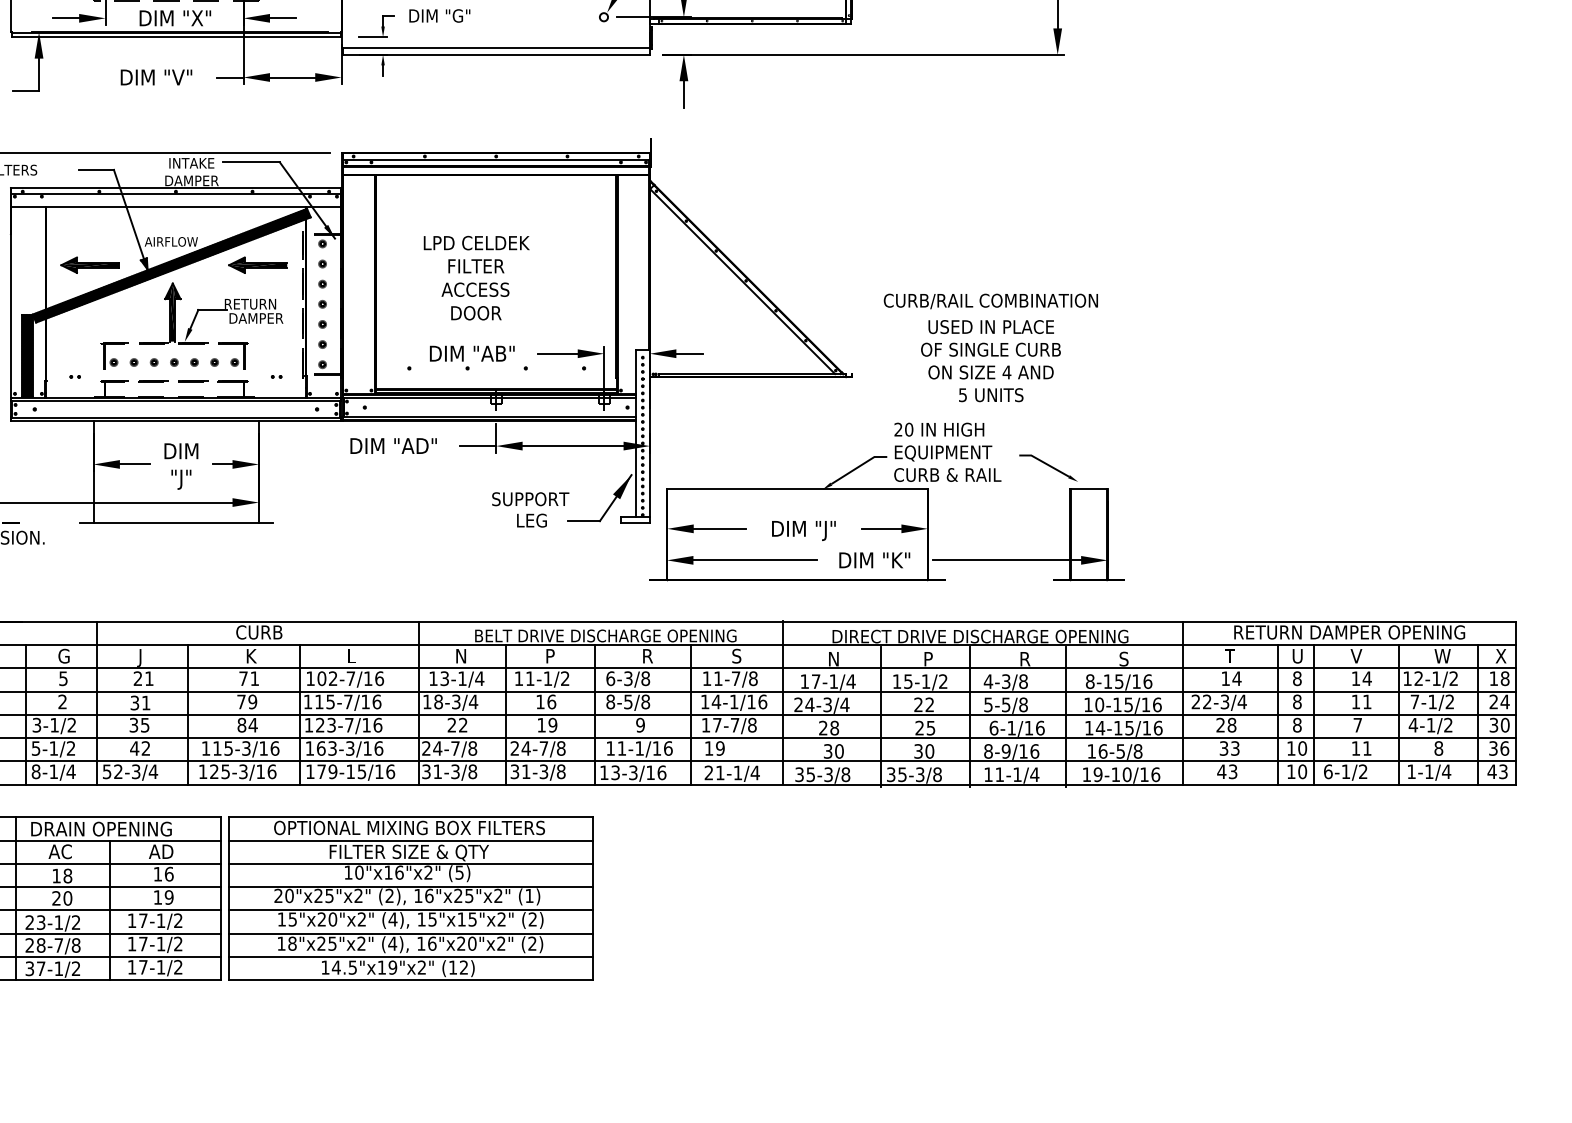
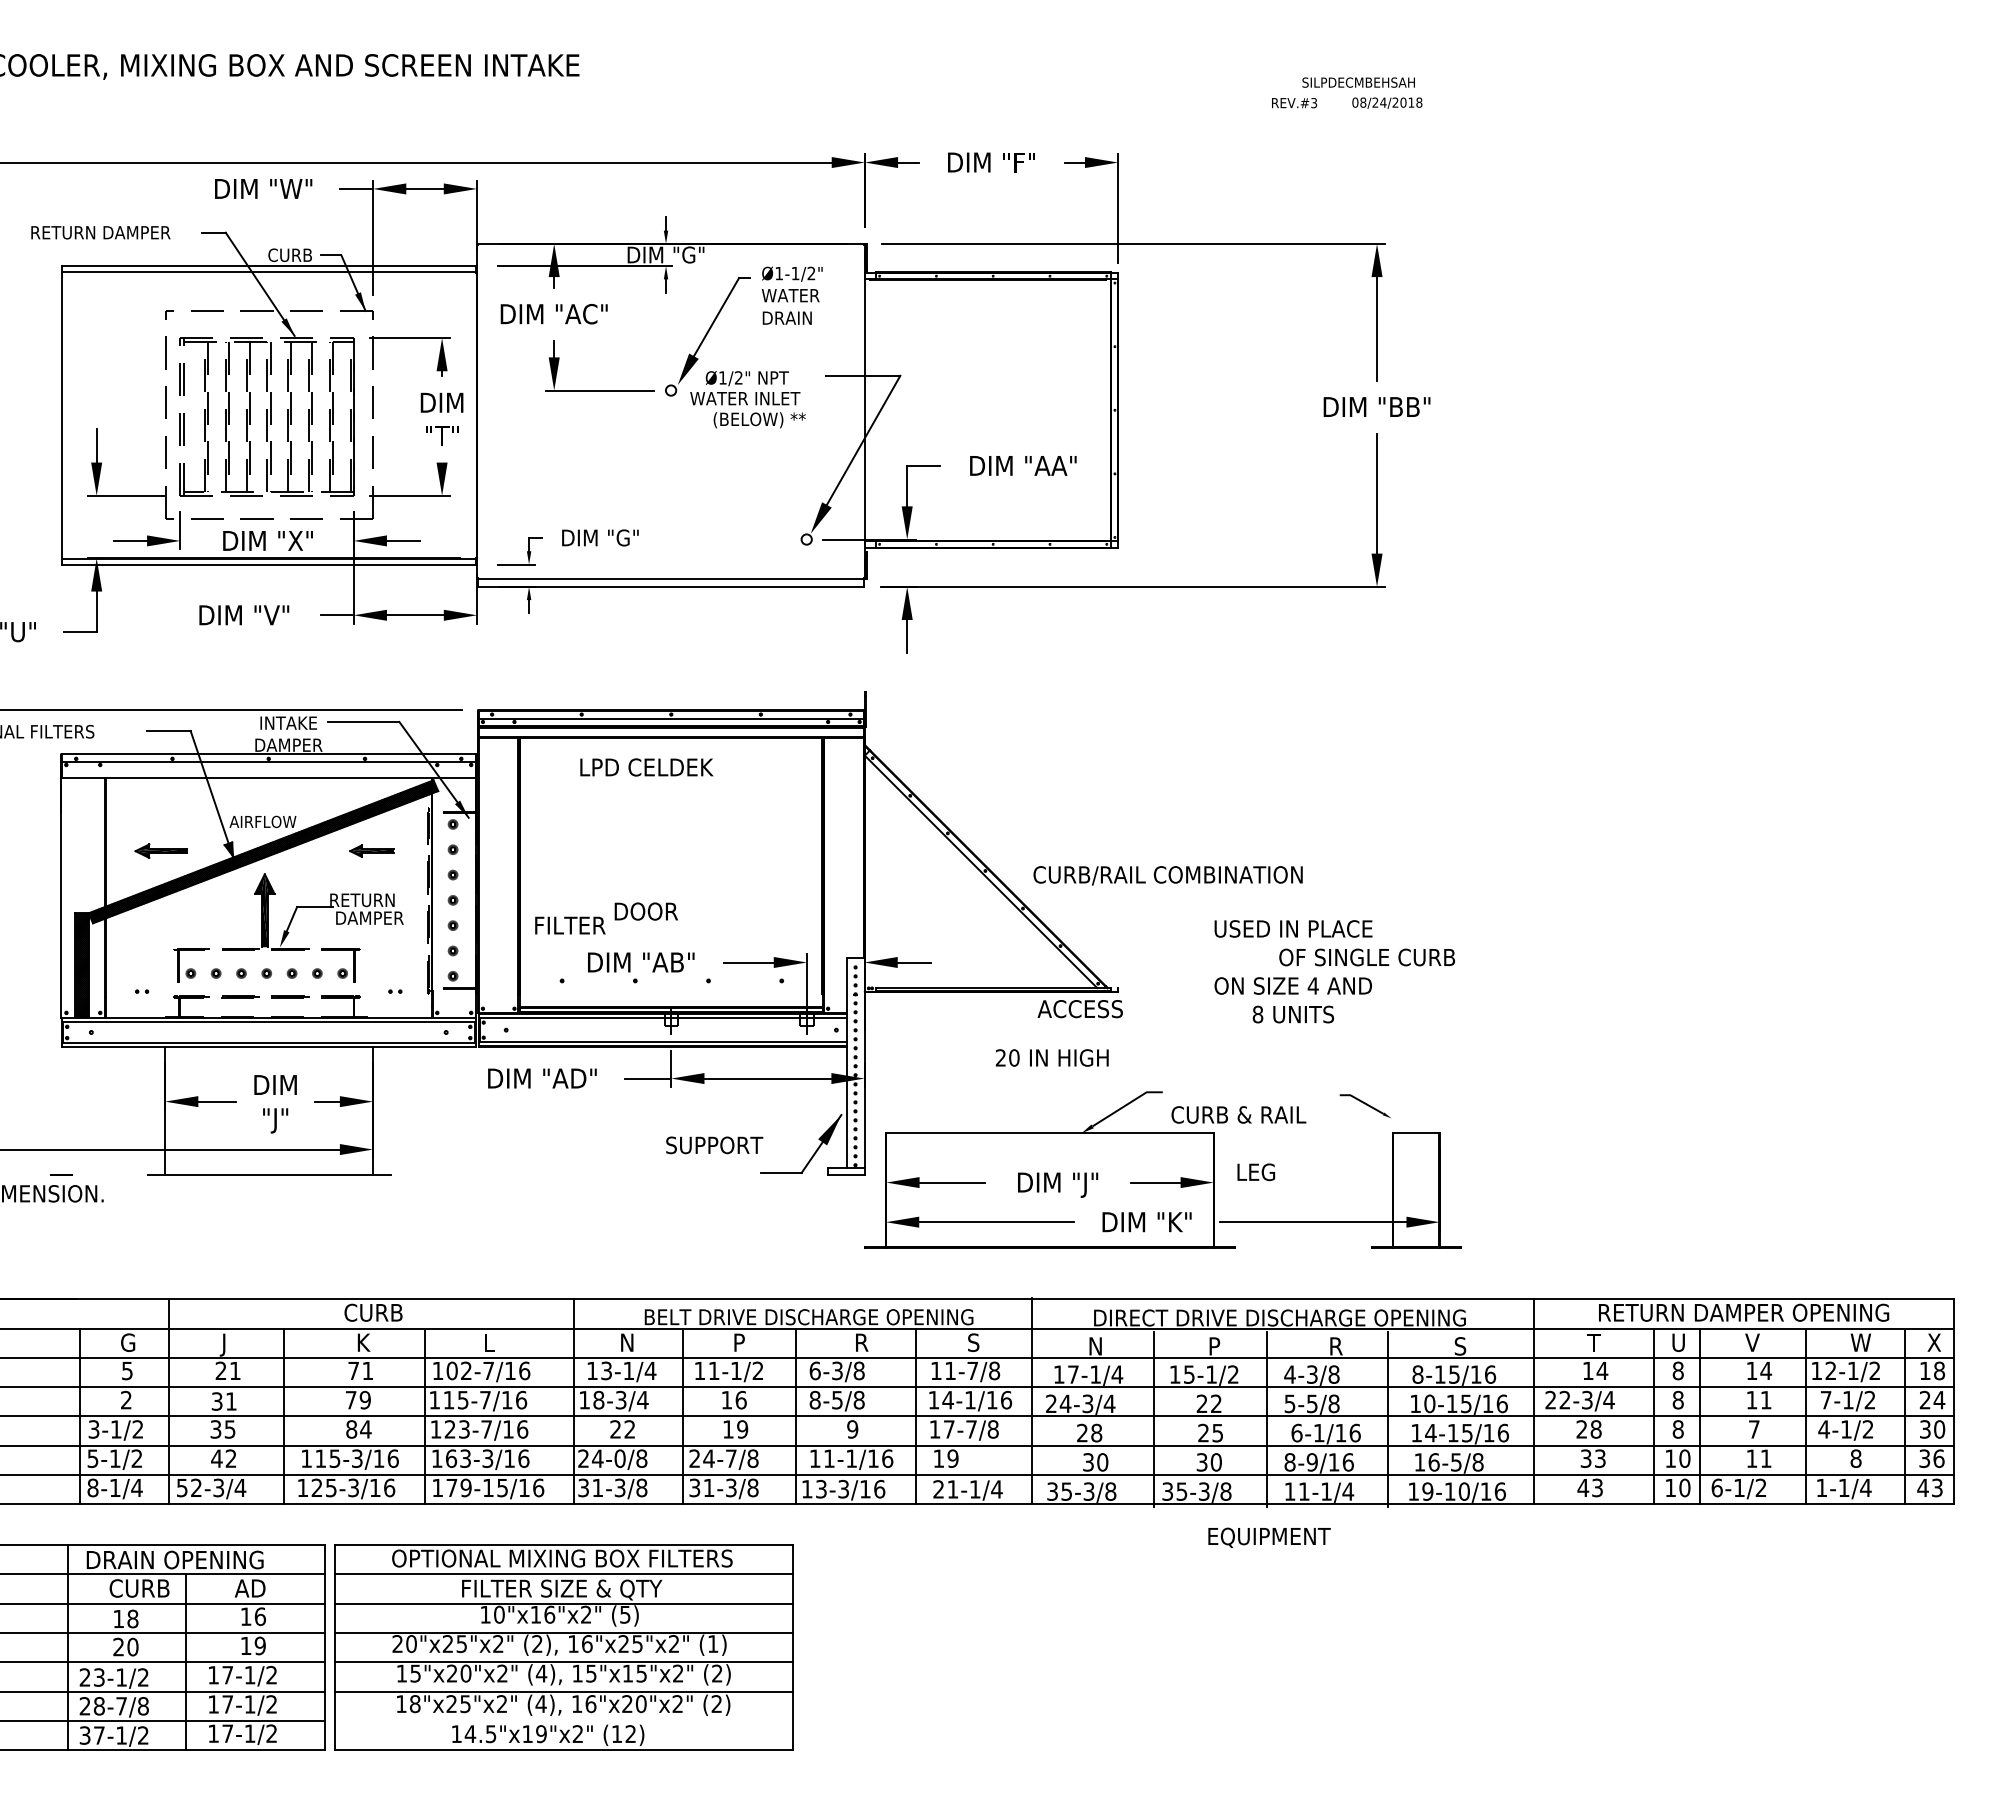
text: (476, 243) -> (646, 767), moved
part: (89, 264) -> (160, 850), size x0.7
part: (257, 264) -> (371, 850), size x0.6
text: (476, 266) -> (570, 925), moved
text: (474, 290) -> (1079, 1009), moved
text: (990, 301) -> (1167, 875), moved
text: (990, 349) -> (1366, 957), moved
text: (962, 395) -> (1257, 1014), 5 -> 8
text: (938, 429) -> (1051, 1057), moved
text: (943, 453) -> (1269, 1537), moved
part: (1048, 468) -> (1365, 1106), size x0.7
text: (532, 520) -> (1256, 1172), moved
text: (454, 748) -> (619, 1458), 24-7/8 -> 24-0/8
text: (72, 851) -> (138, 1588), AC -> CURB
line: (410, 956) -> (563, 1720), removed

